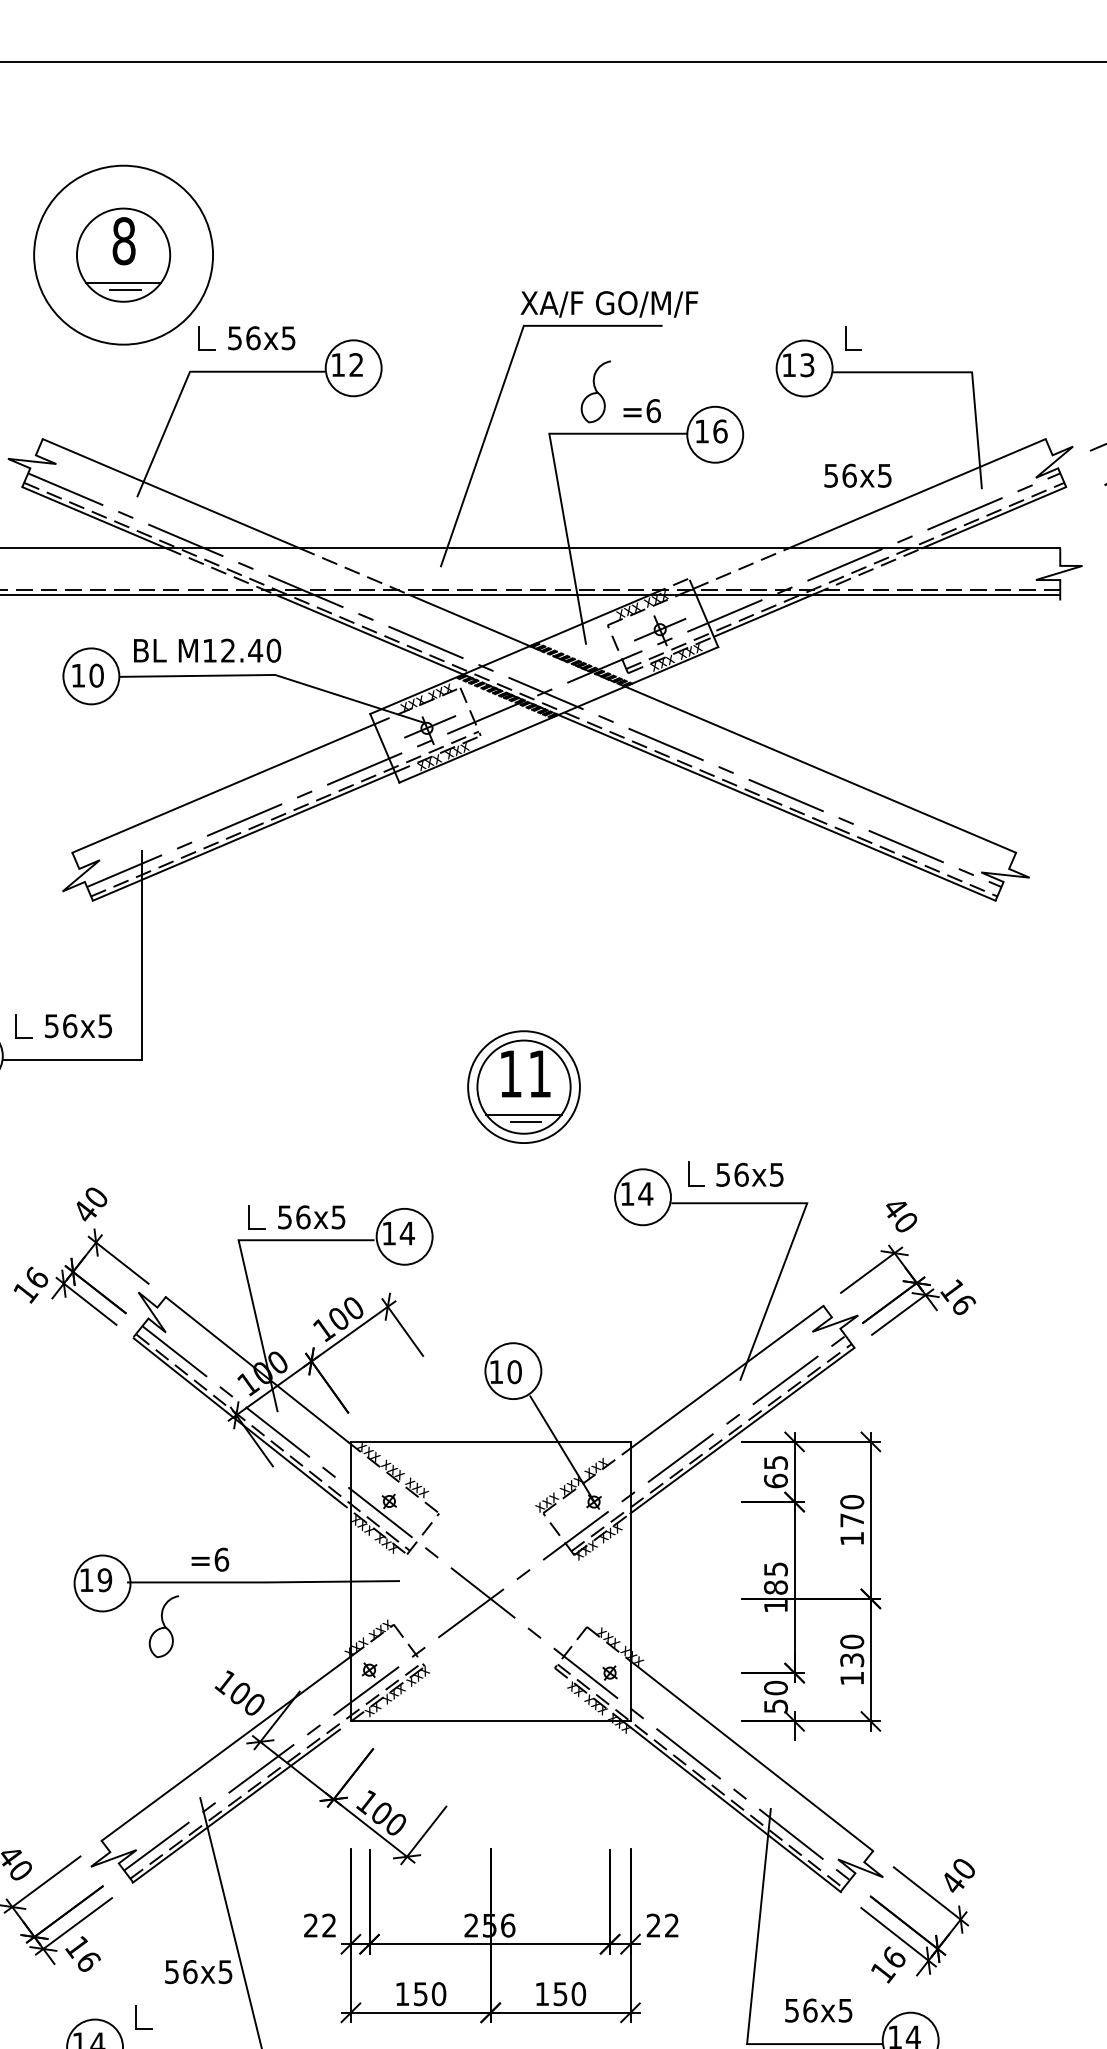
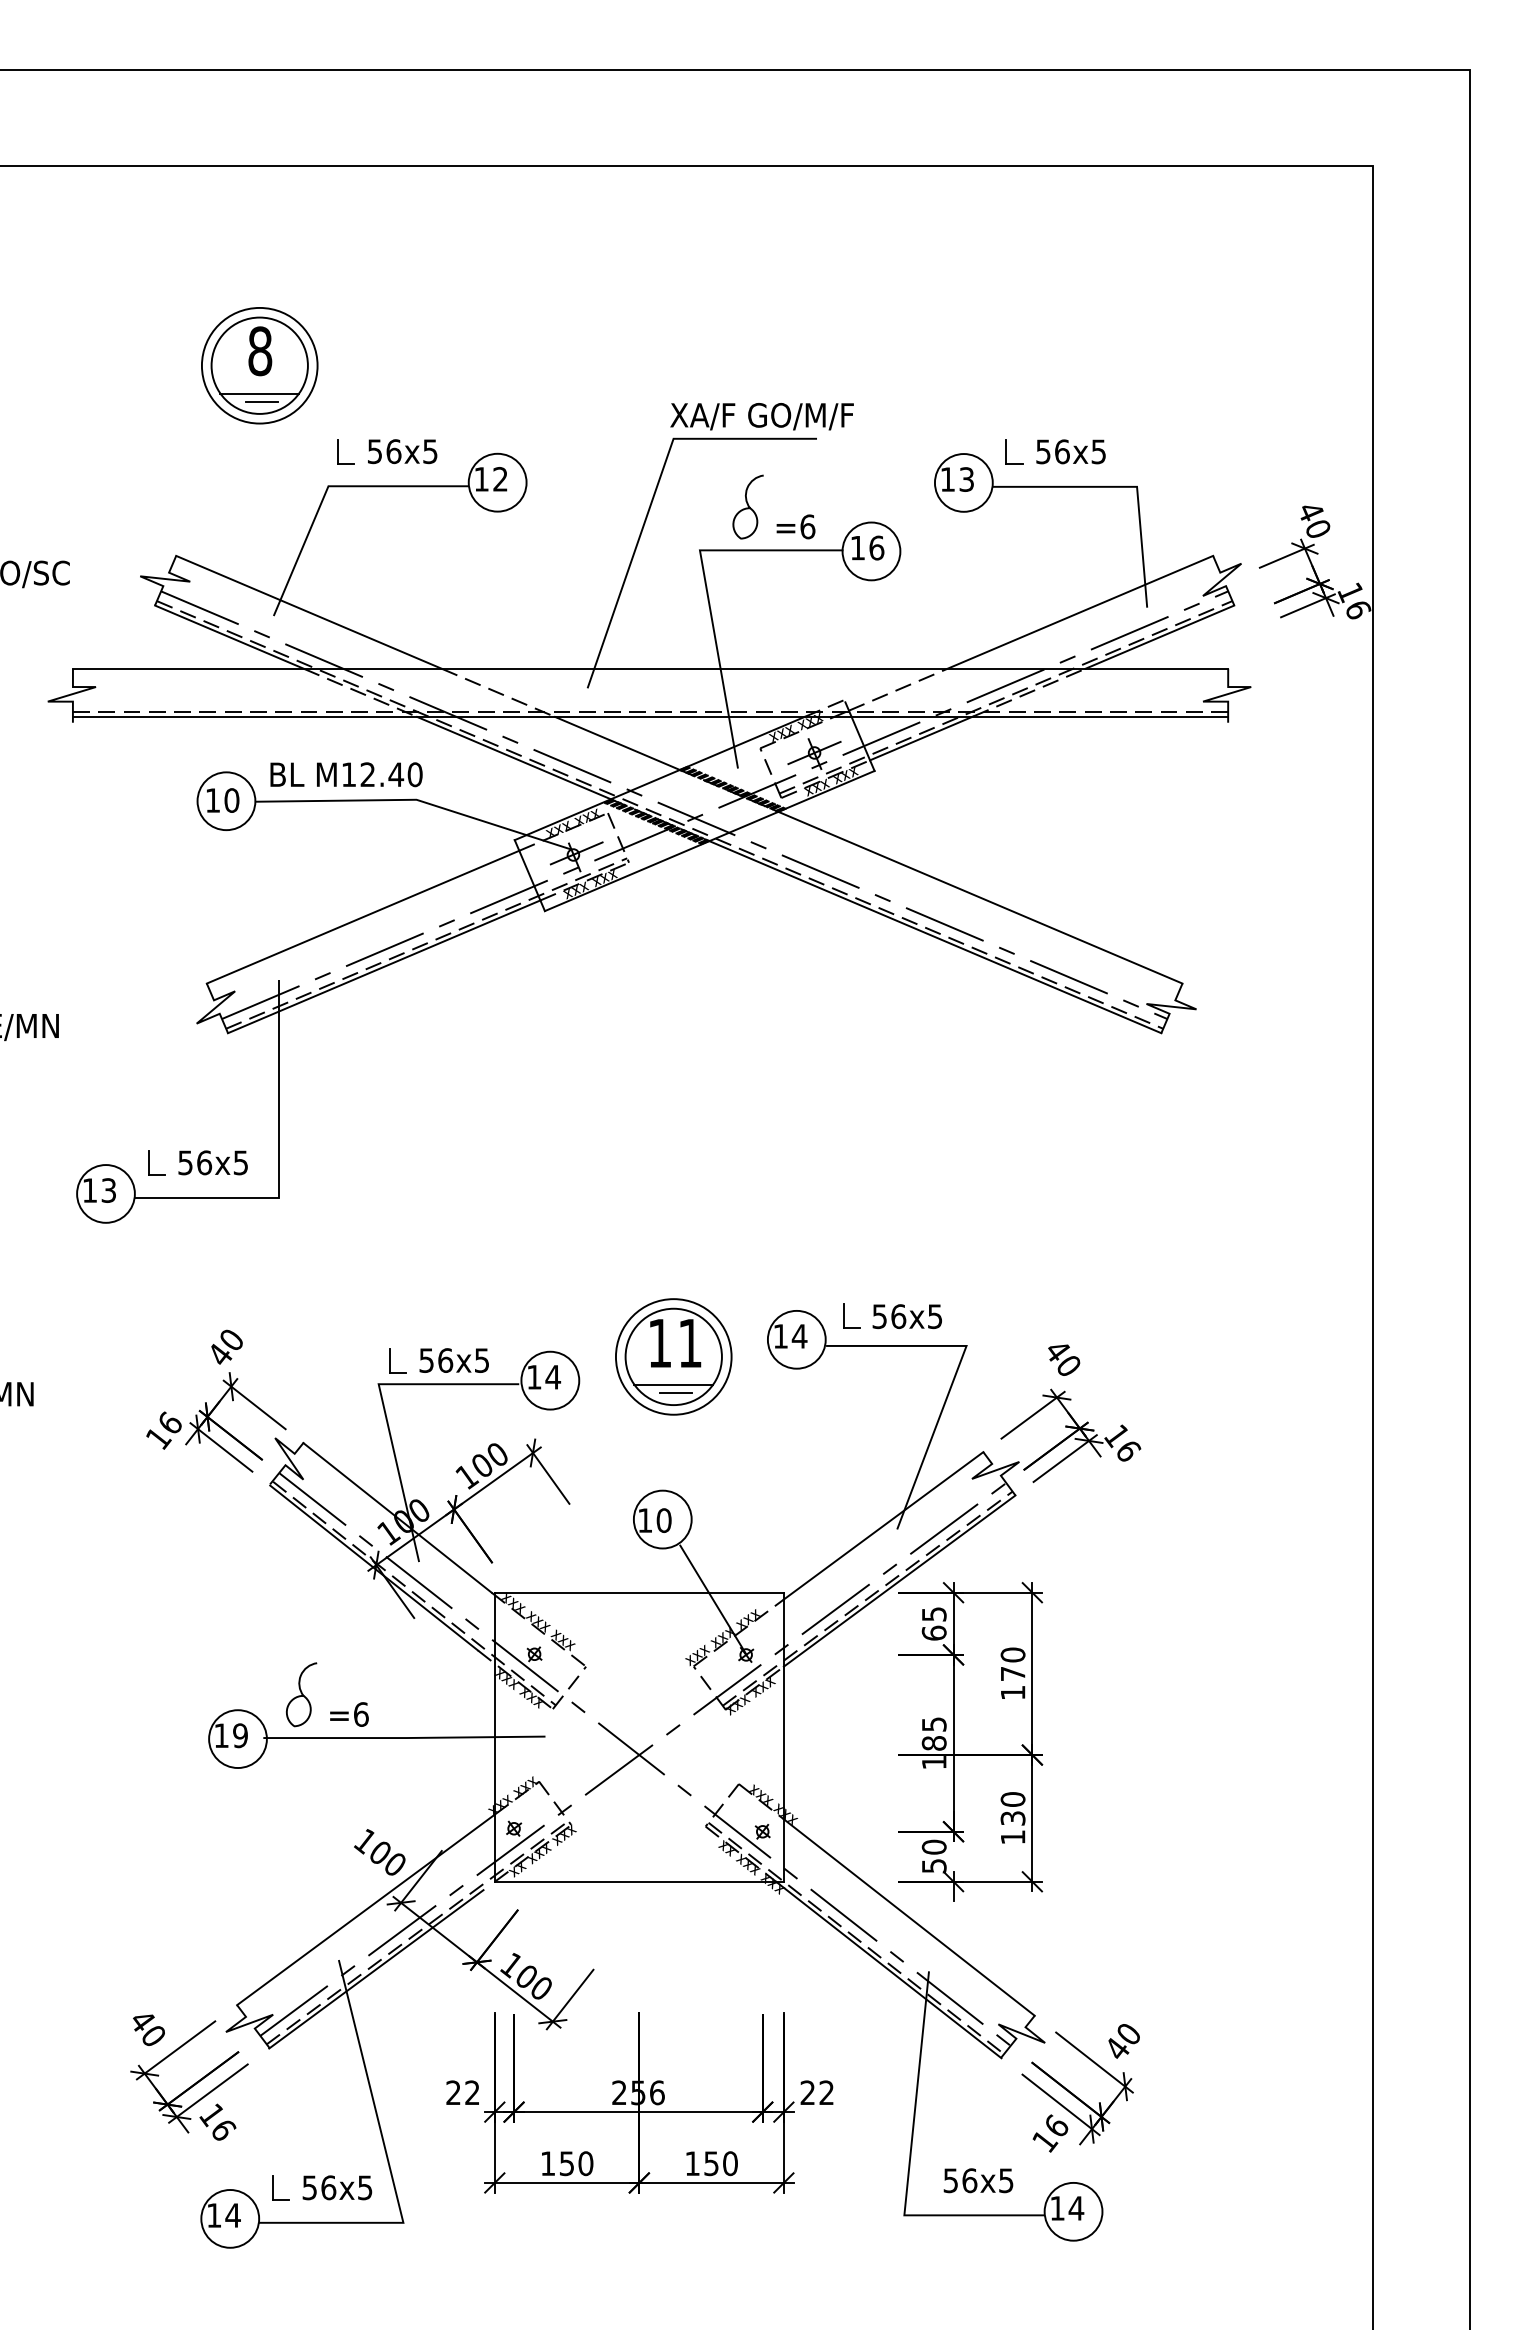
circle: (123, 254) -> (259, 365), size x0.62
text: (857, 475) -> (1070, 451), moved
part: (523, 1086) -> (673, 1356), moved
curve: (163, 1626) -> (301, 1694), moved
text: (198, 1971) -> (337, 2187), moved

